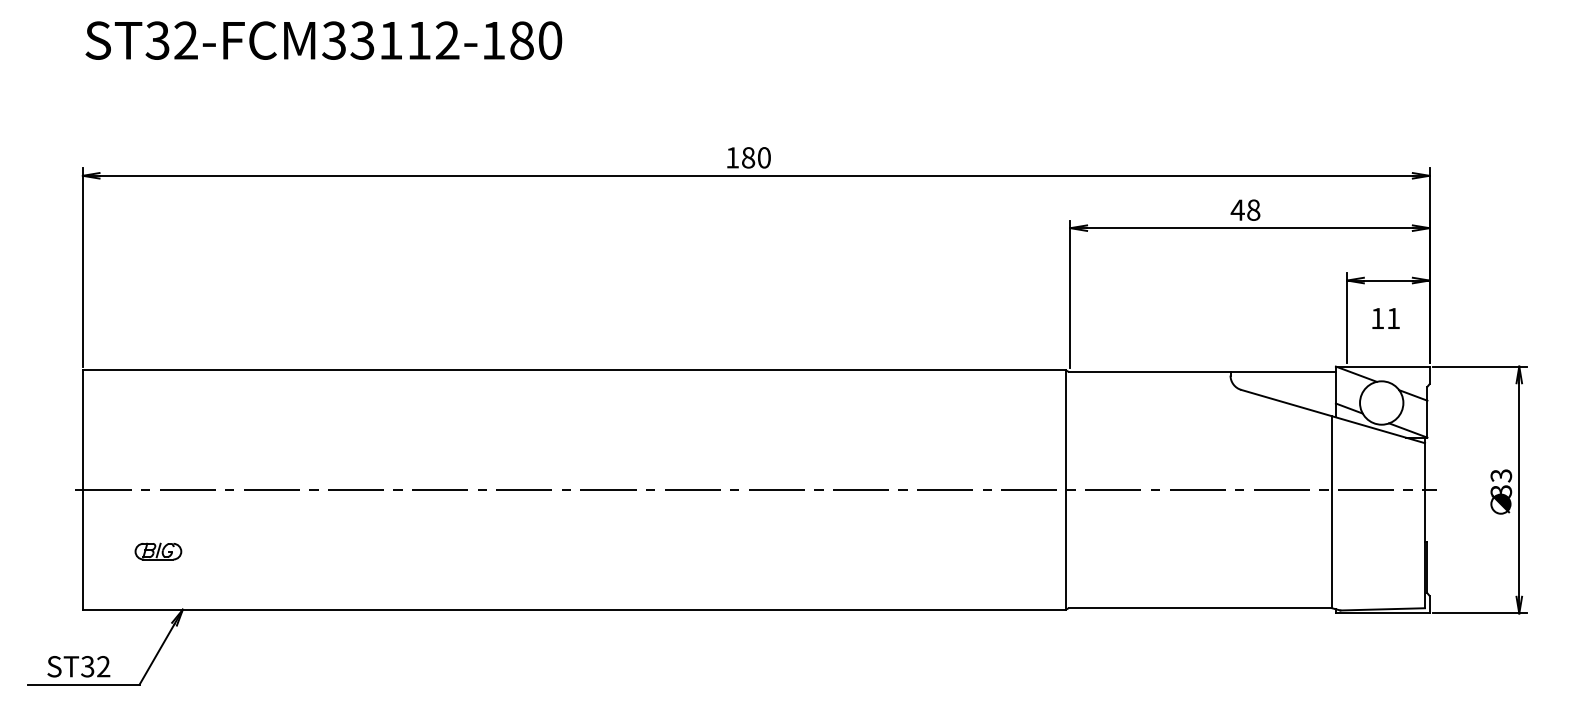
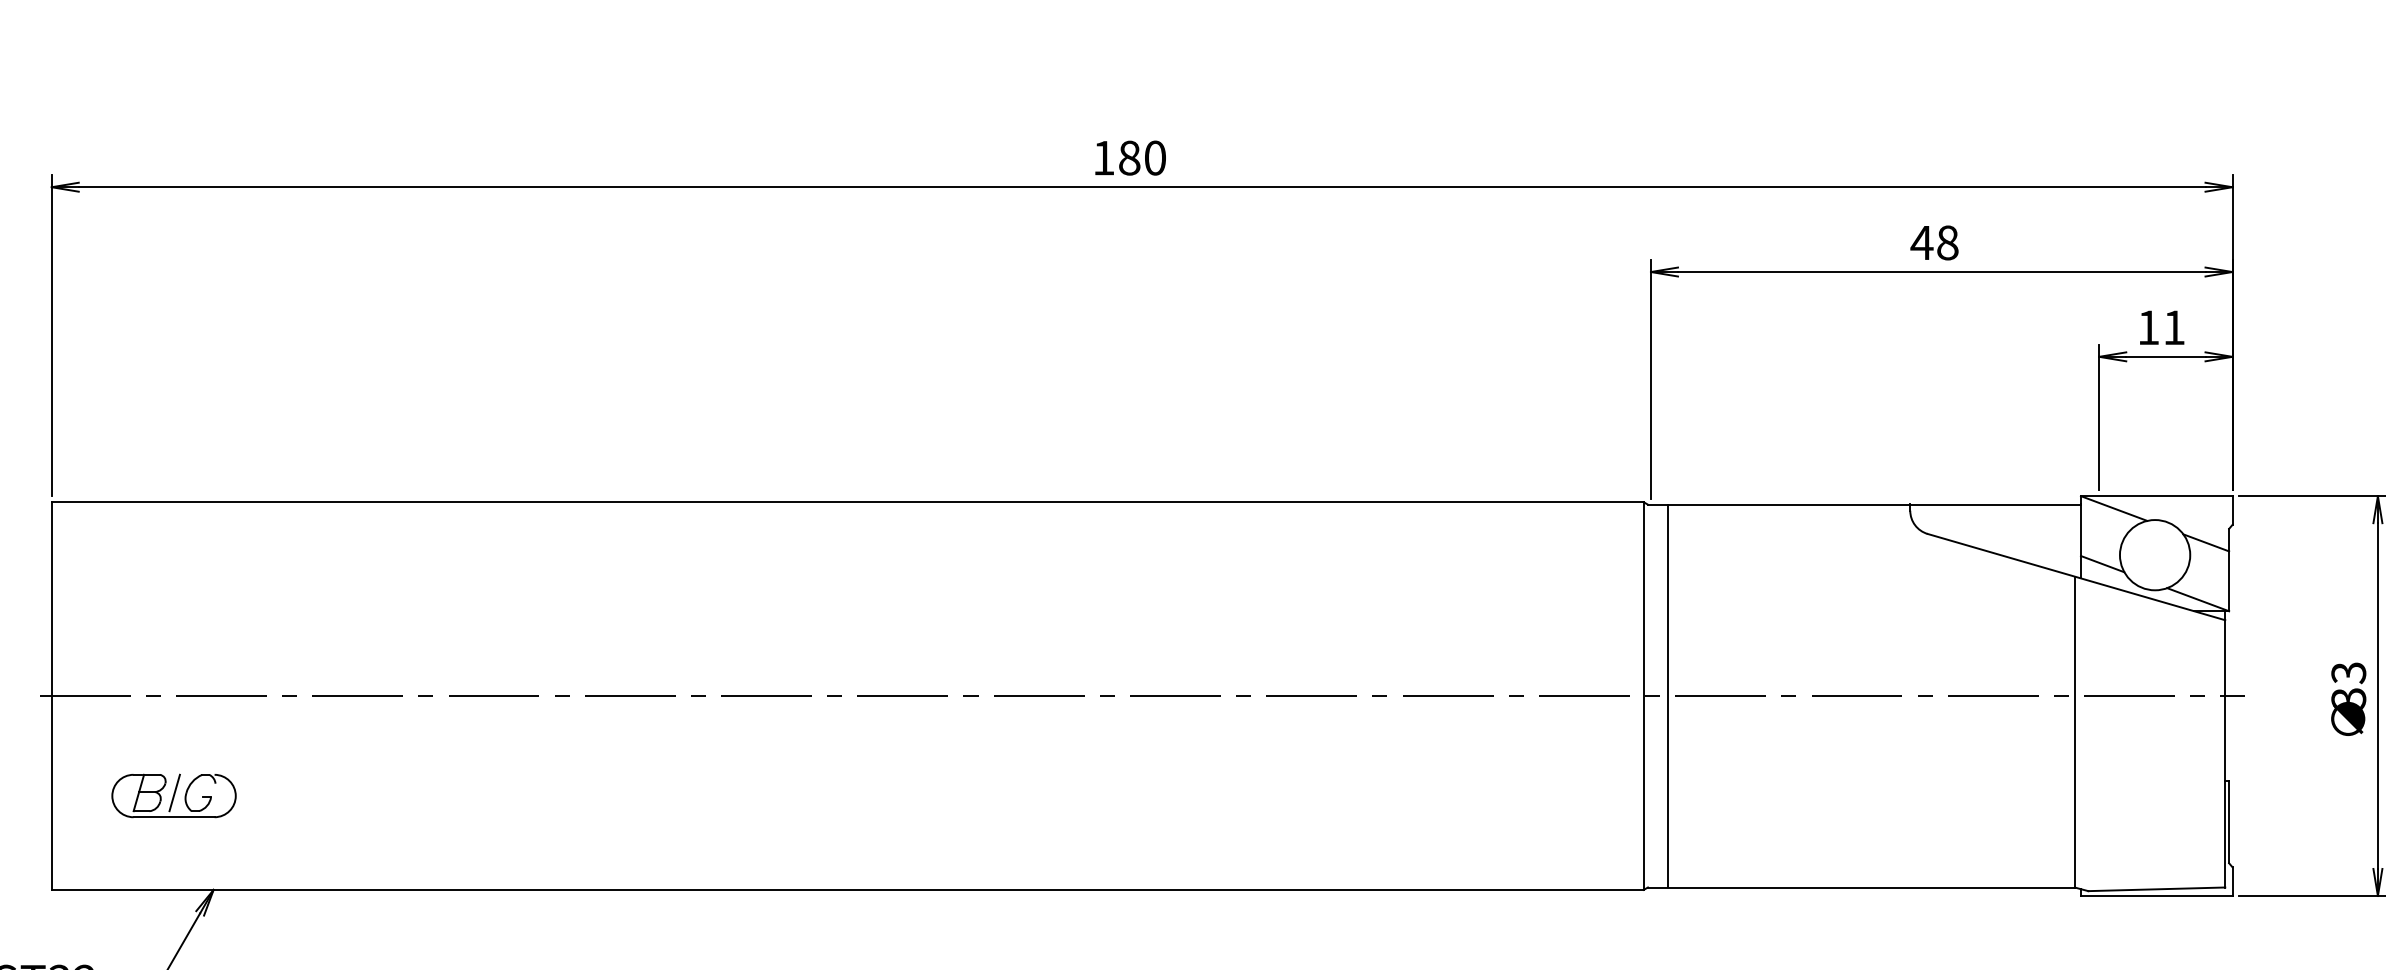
text: (1385, 318) -> (2161, 327), moved
line: (1080, 489) -> (1667, 695), added
part: (158, 551) -> (174, 795), size x1.67

